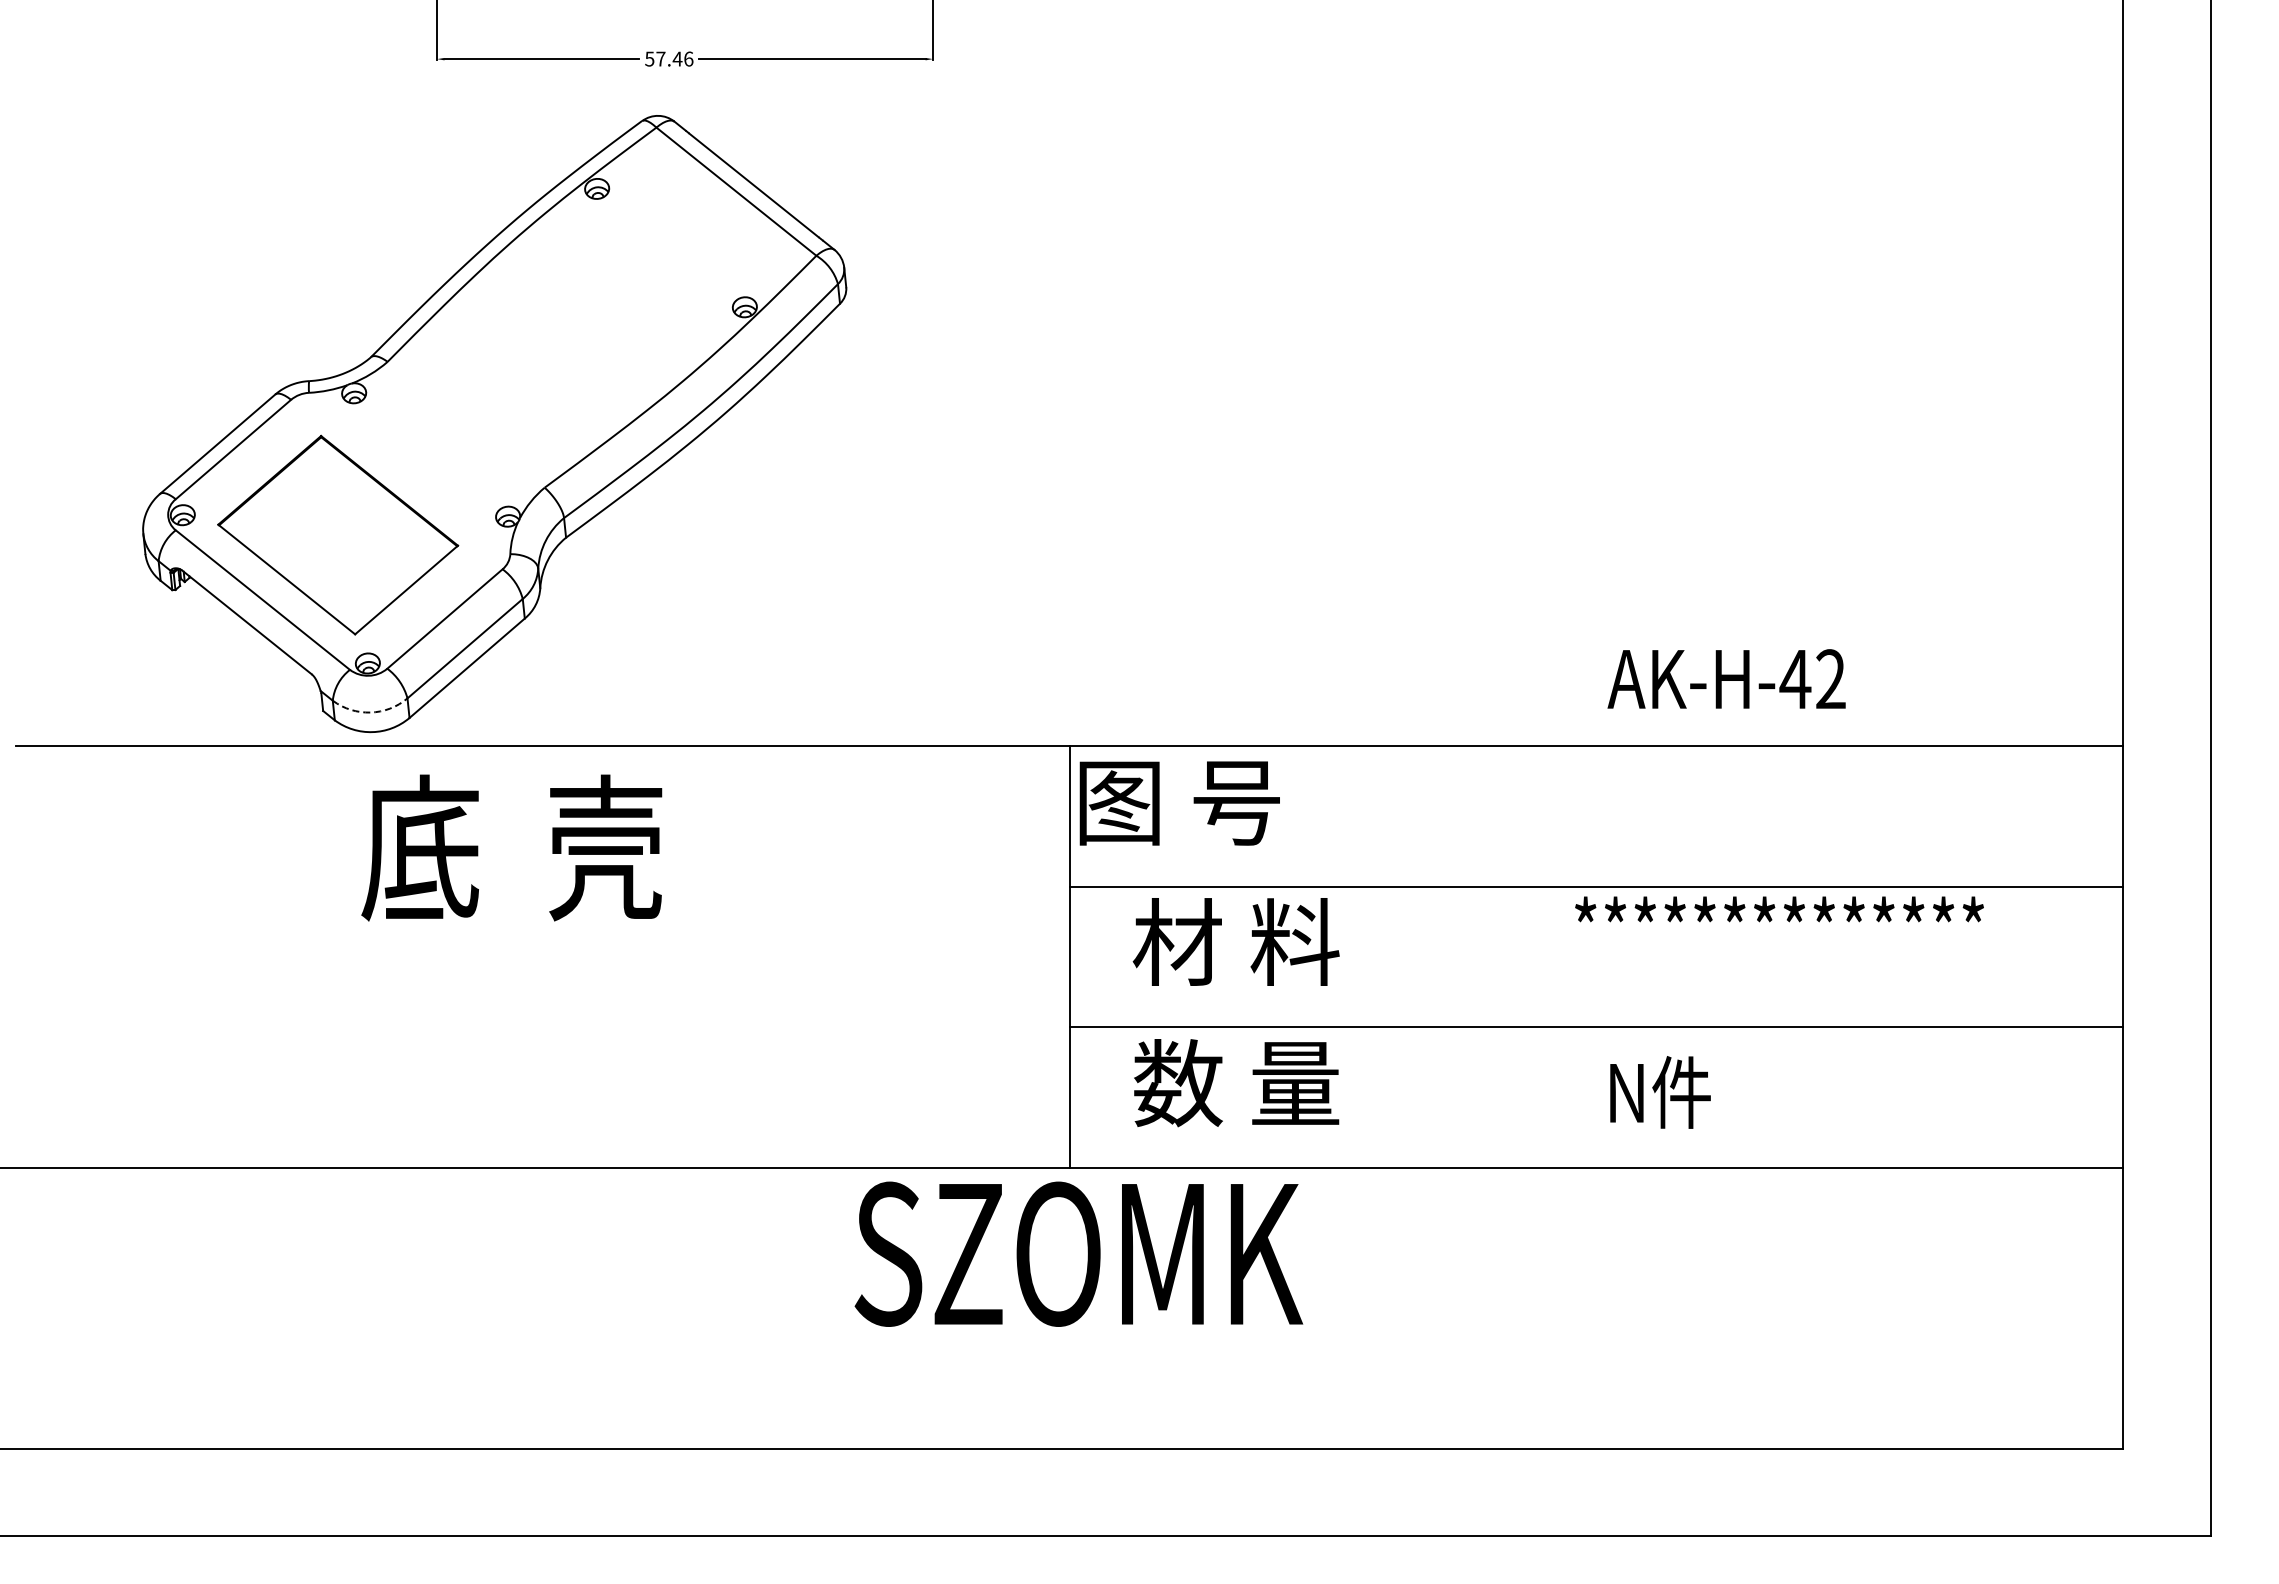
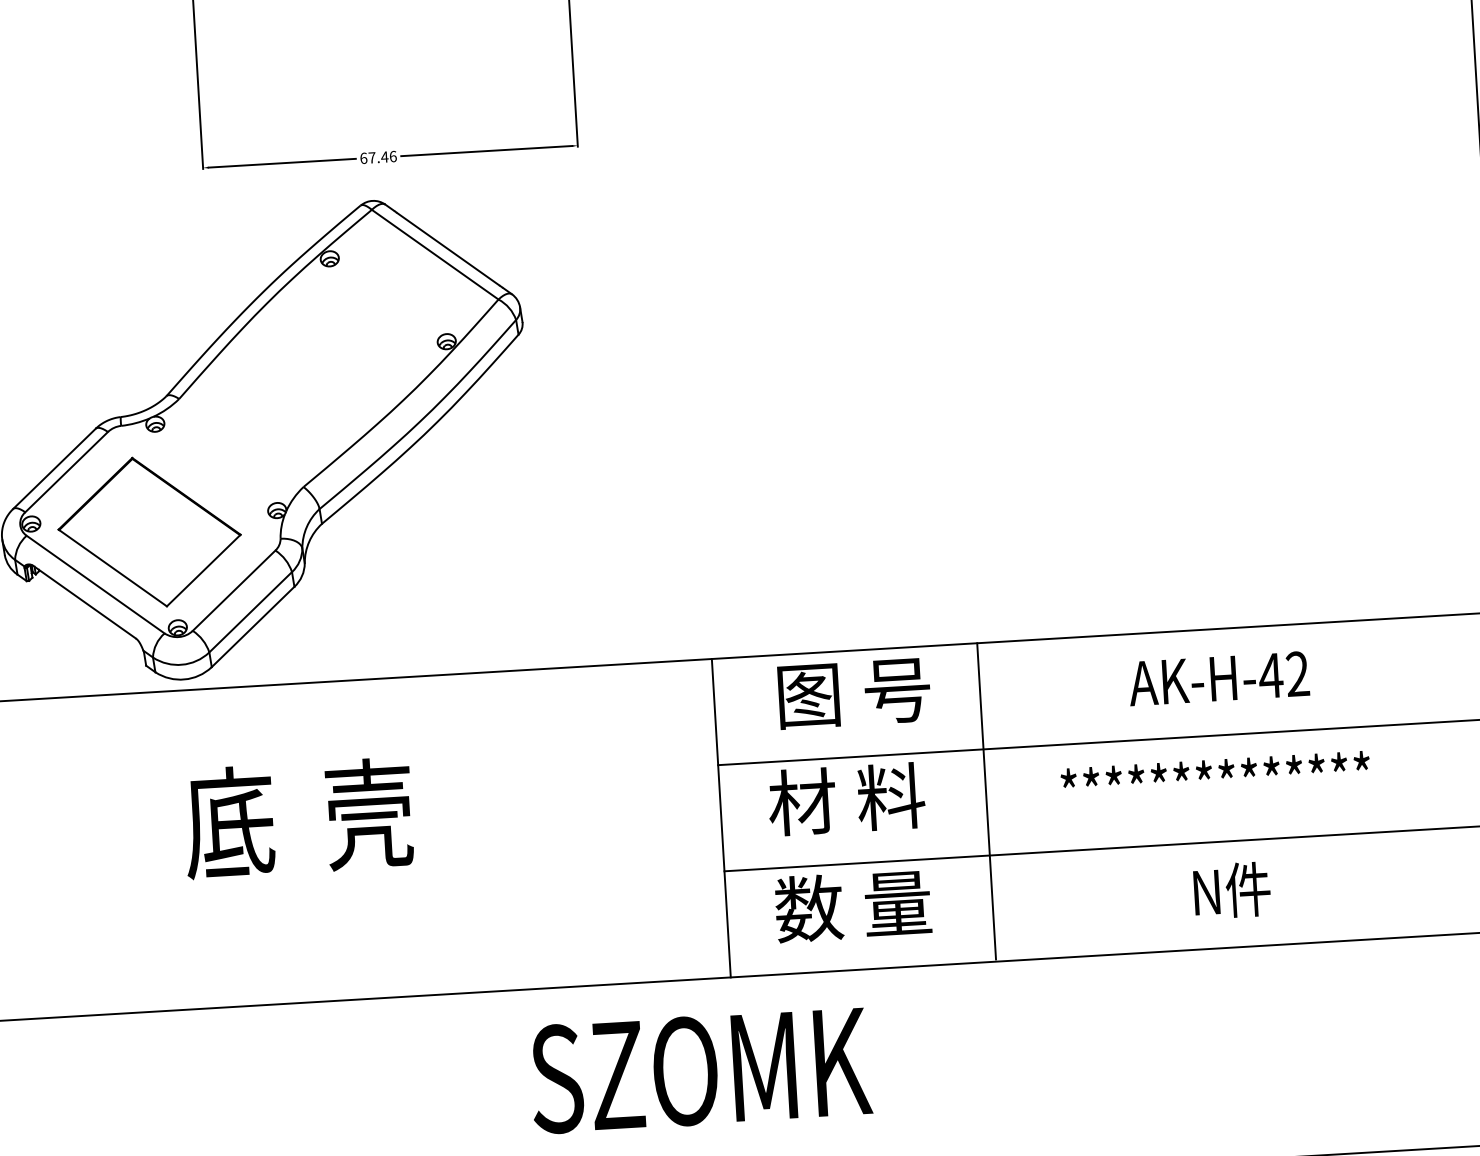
text: (649, 58) -> (363, 157), 57.46 -> 67.46
text: (1726, 678) -> (1218, 678), moved
arc: (370, 712) -> (182, 664), dashed -> solid
text: (1179, 803) -> (854, 693), moved
text: (511, 847) -> (298, 817), moved
text: (1779, 909) -> (1215, 769), moved
line: (1420, 955) -> (986, 801), added
text: (1660, 1092) -> (1232, 890), moved
text: (1078, 1253) -> (700, 1070), moved

